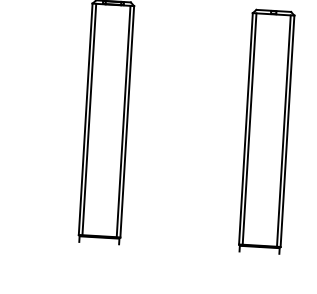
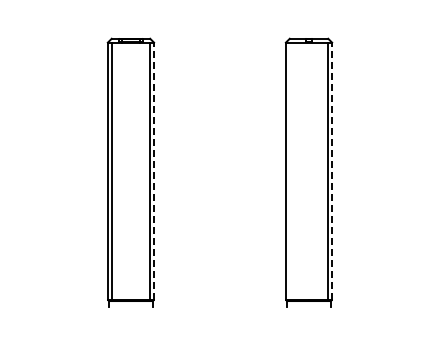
line: (127, 122) -> (154, 171), solid -> dashed
line: (249, 129) -> (289, 171), removed
line: (287, 131) -> (332, 171), solid -> dashed

